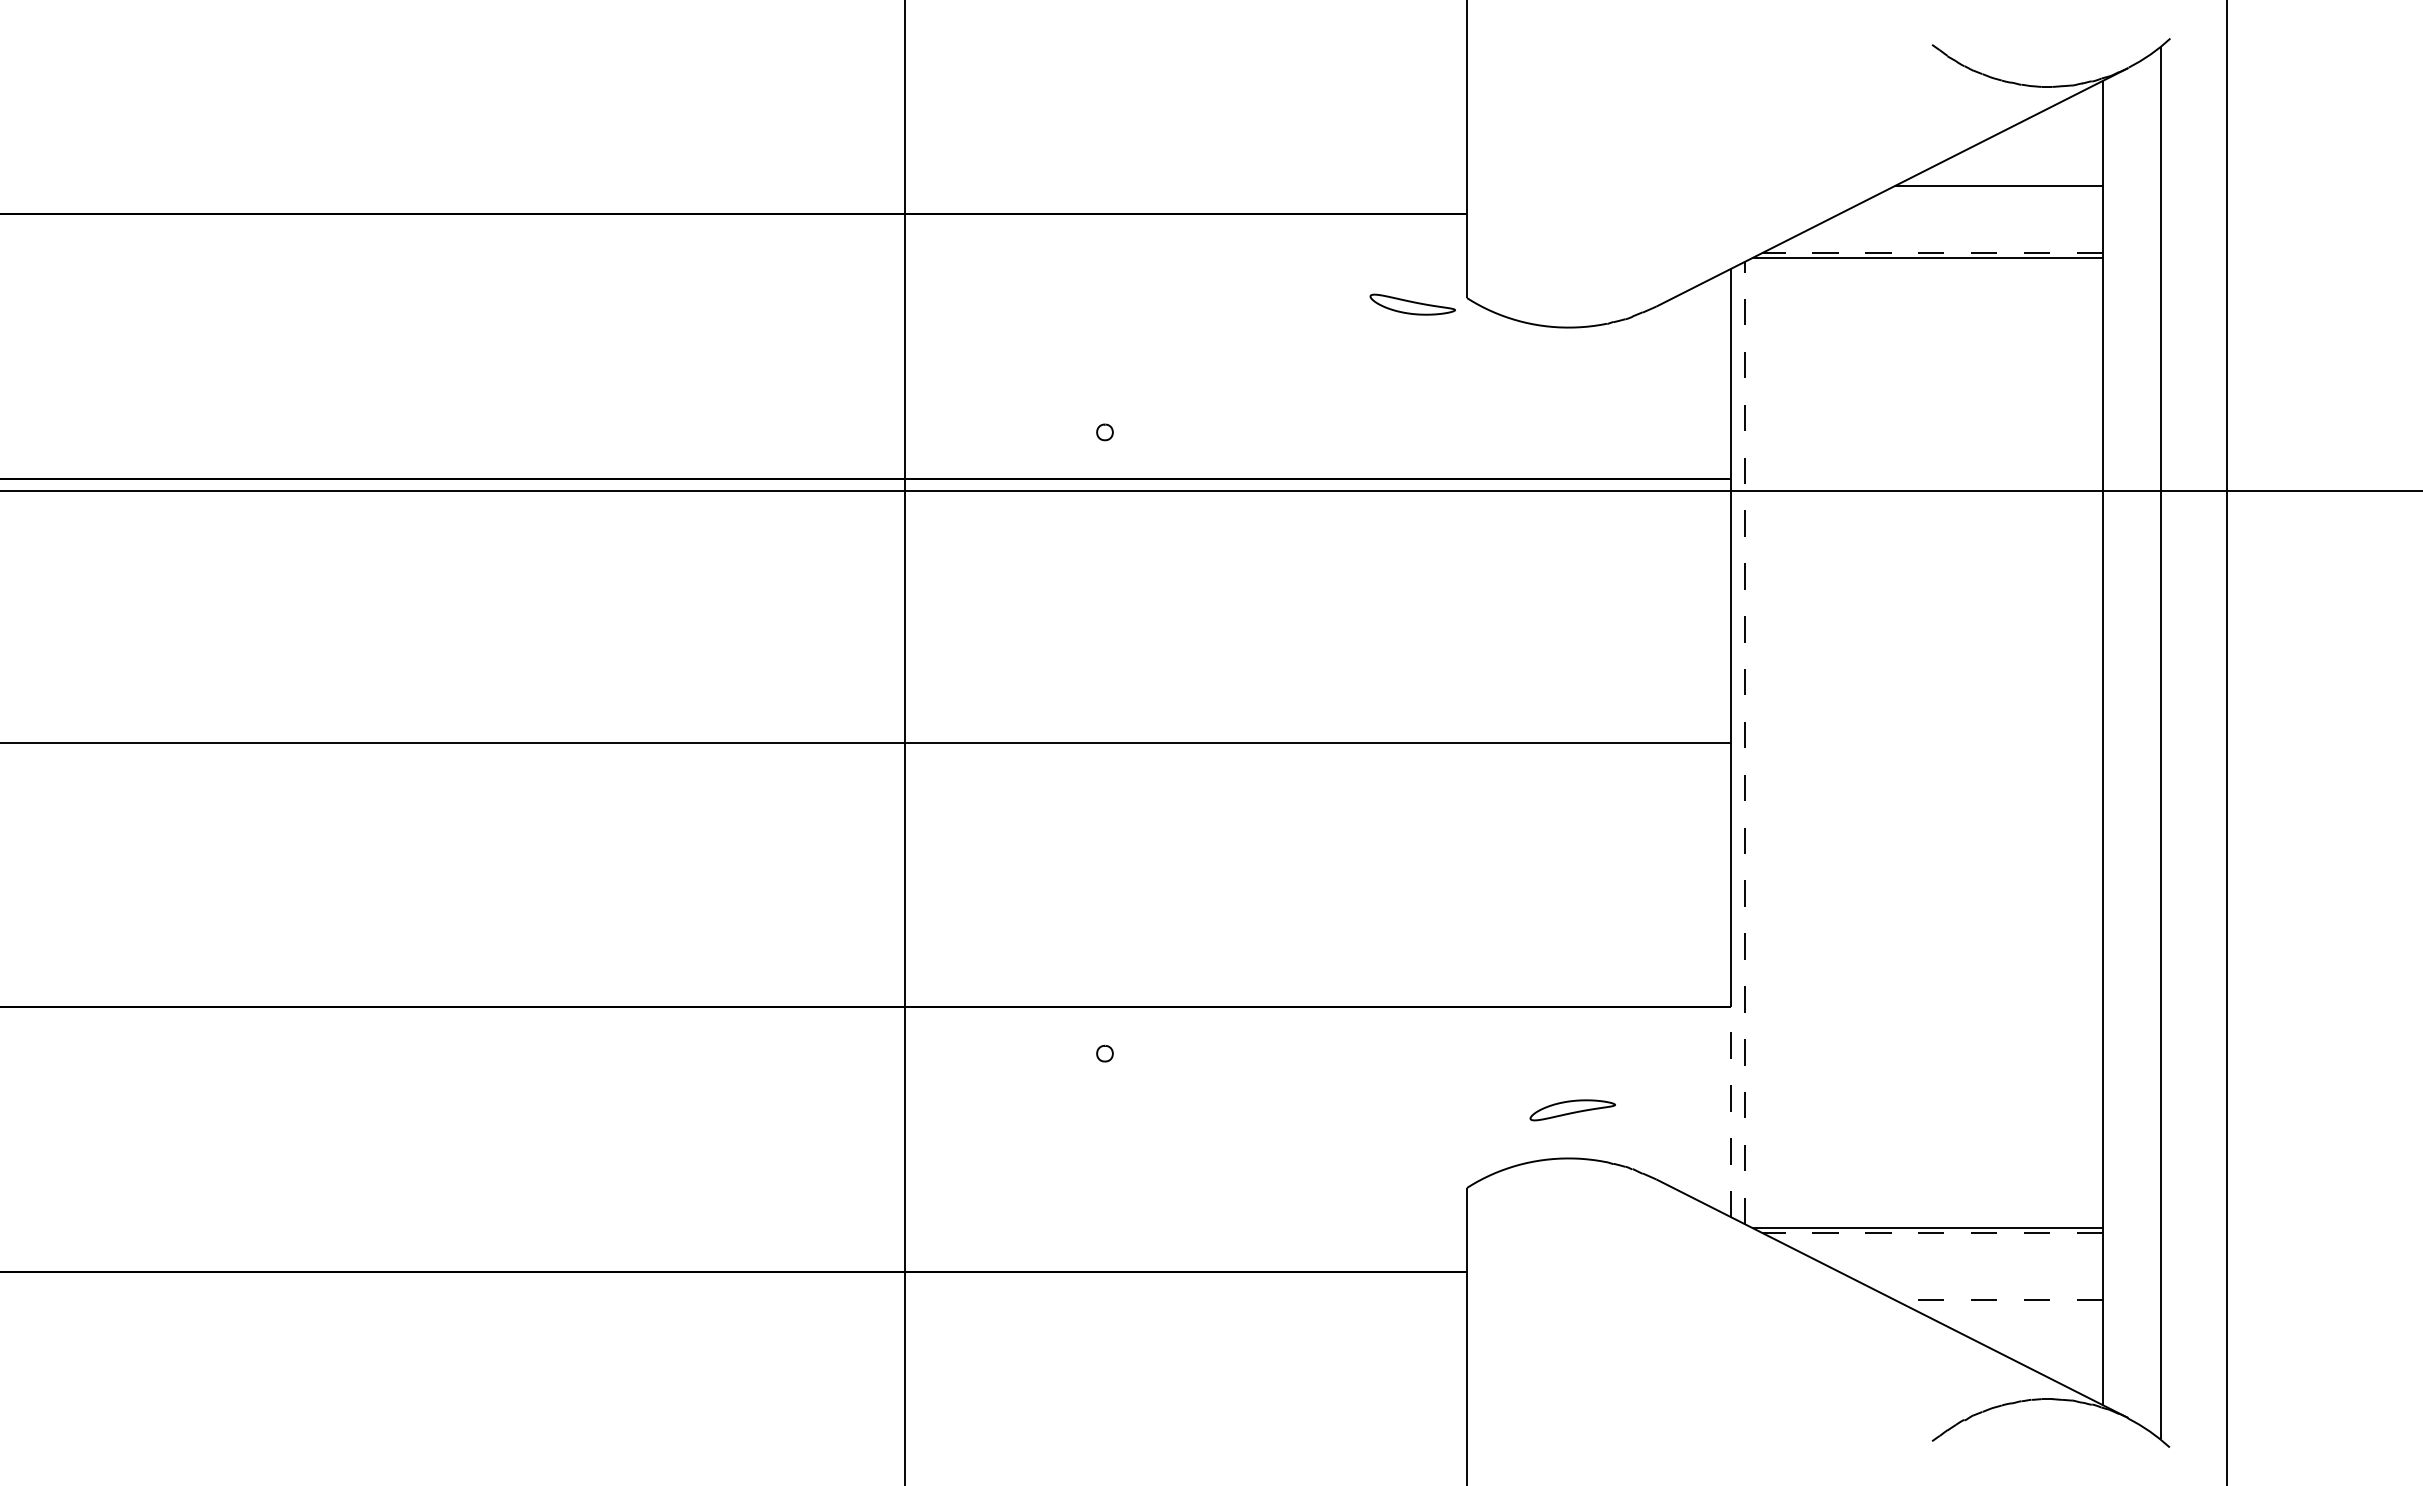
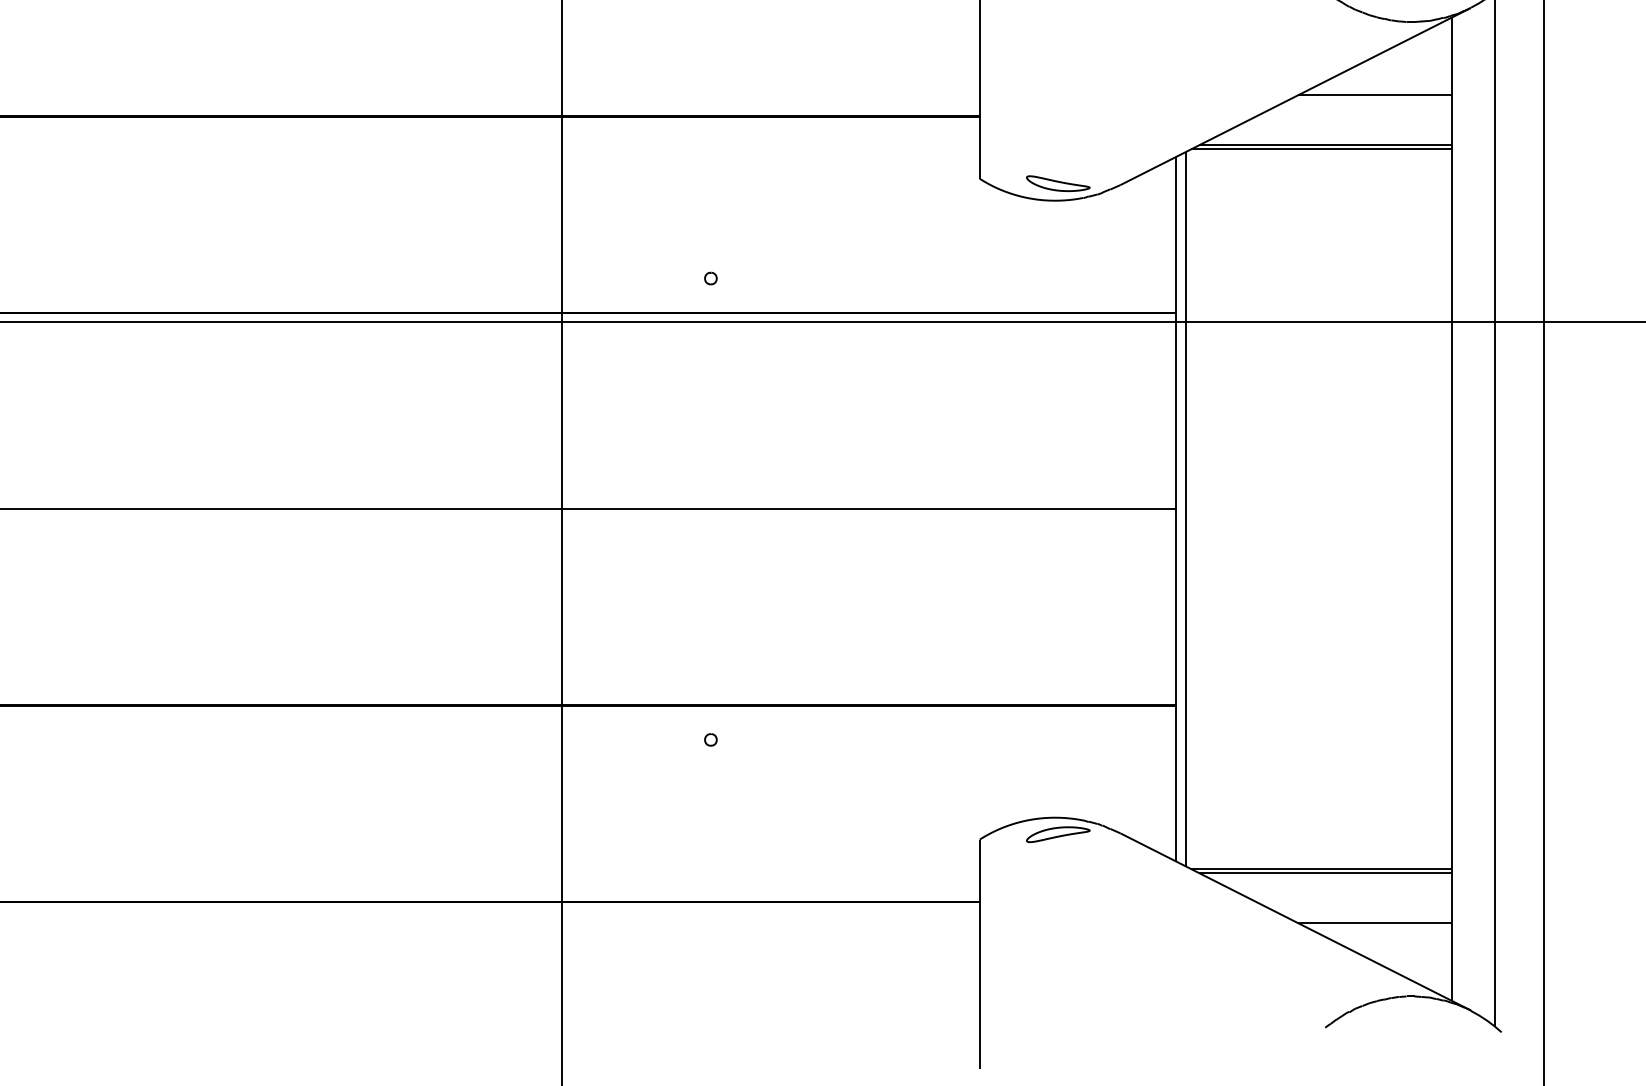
line: (1932, 253) -> (1325, 145), dashed -> solid
part: (1412, 304) -> (1058, 183), moved
line: (1744, 742) -> (1185, 508), dashed -> solid
part: (1572, 1110) -> (1058, 834), moved
line: (1731, 1112) -> (1176, 783), dashed -> solid
line: (1932, 1232) -> (1325, 872), dashed -> solid
line: (1999, 1300) -> (1375, 923), dashed -> solid

